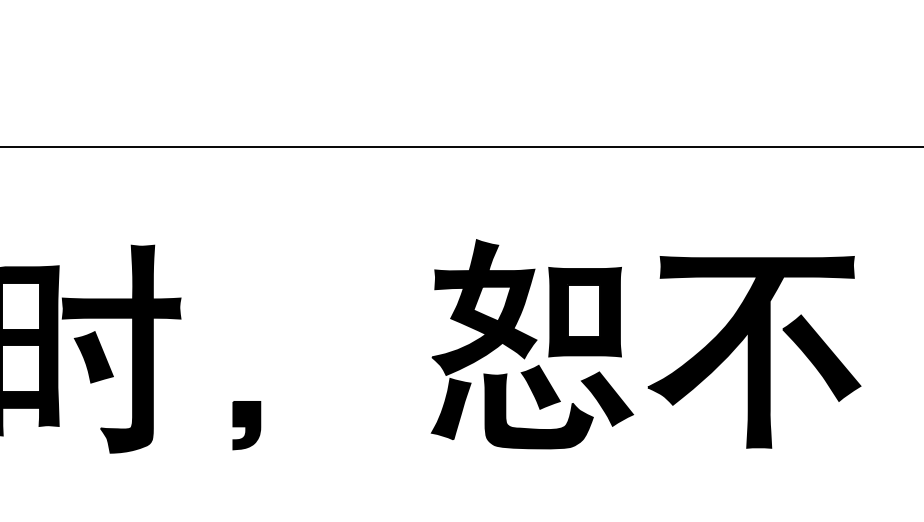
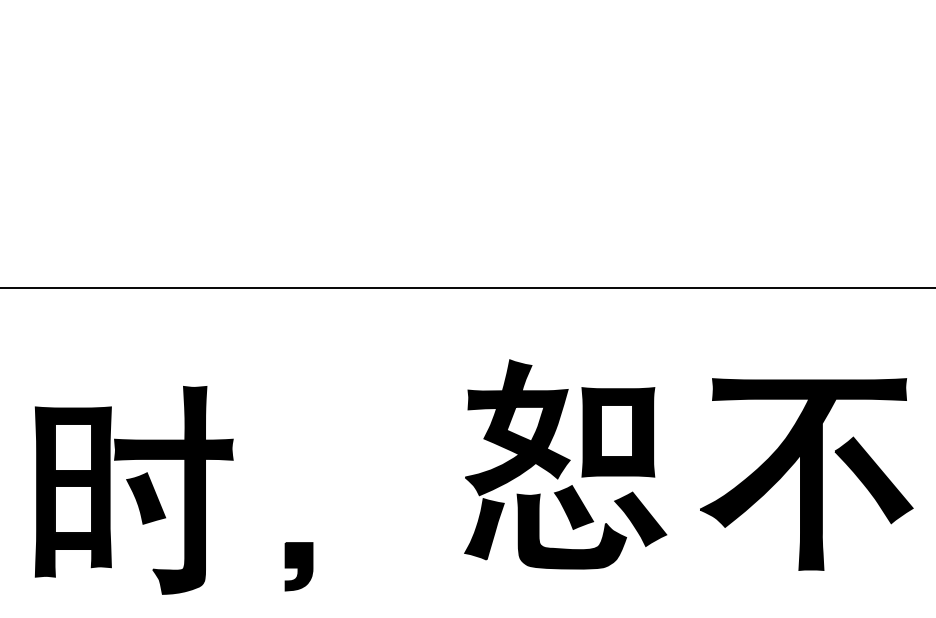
part: (532, 344) -> (565, 464), moved
part: (754, 352) -> (806, 474), moved

